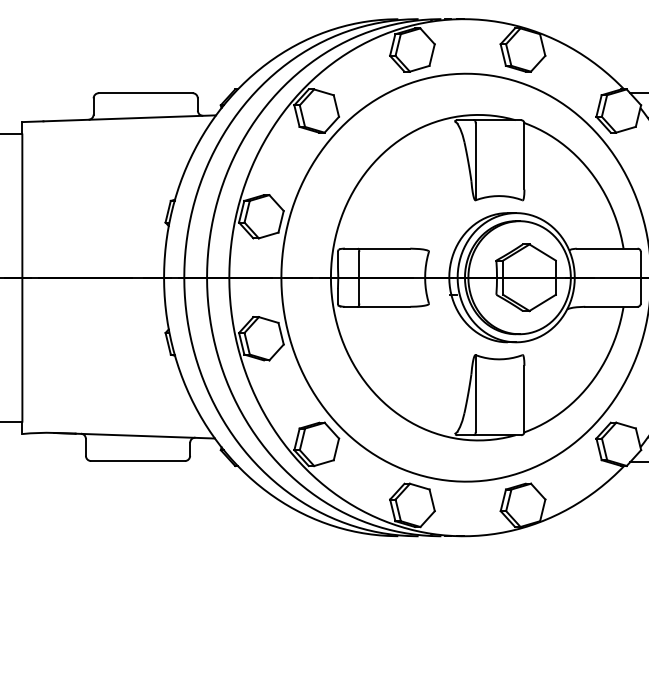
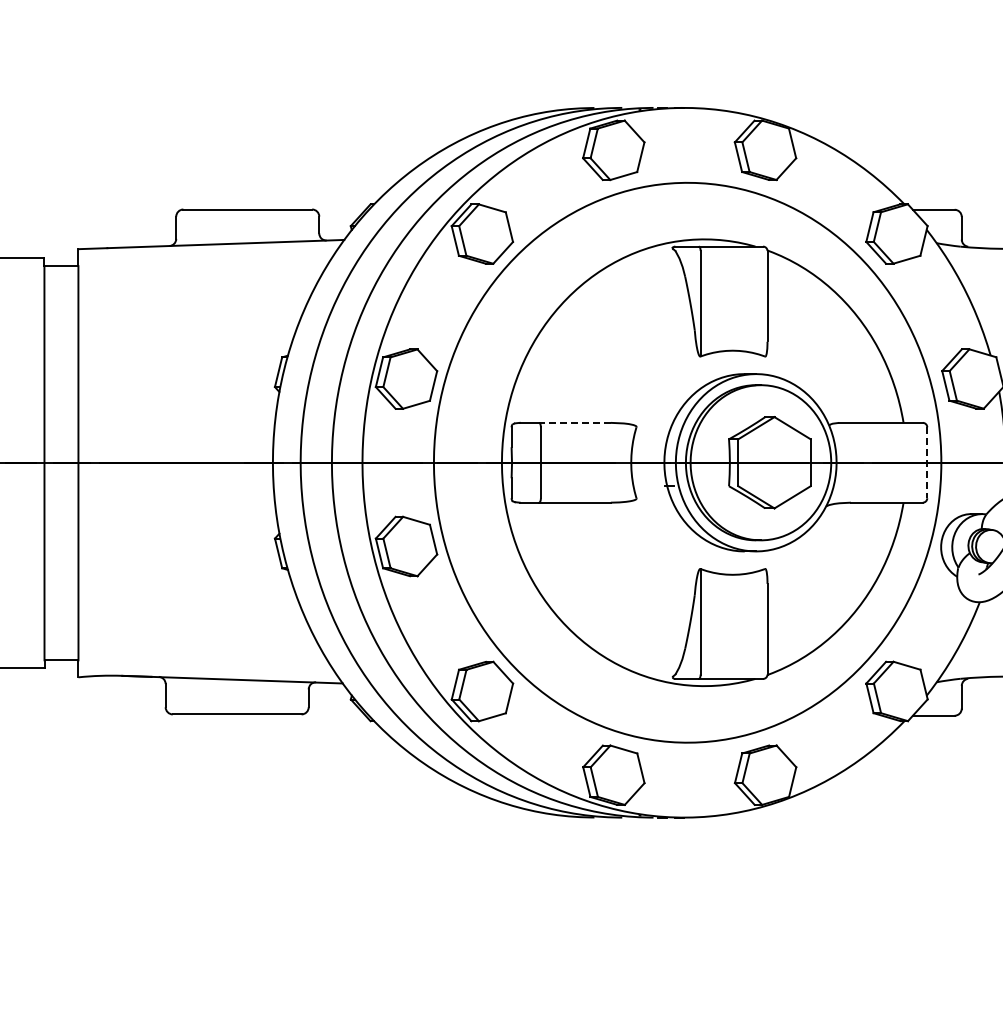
line: (383, 248) -> (574, 422), solid -> dashed
line: (640, 278) -> (927, 463), solid -> dashed

